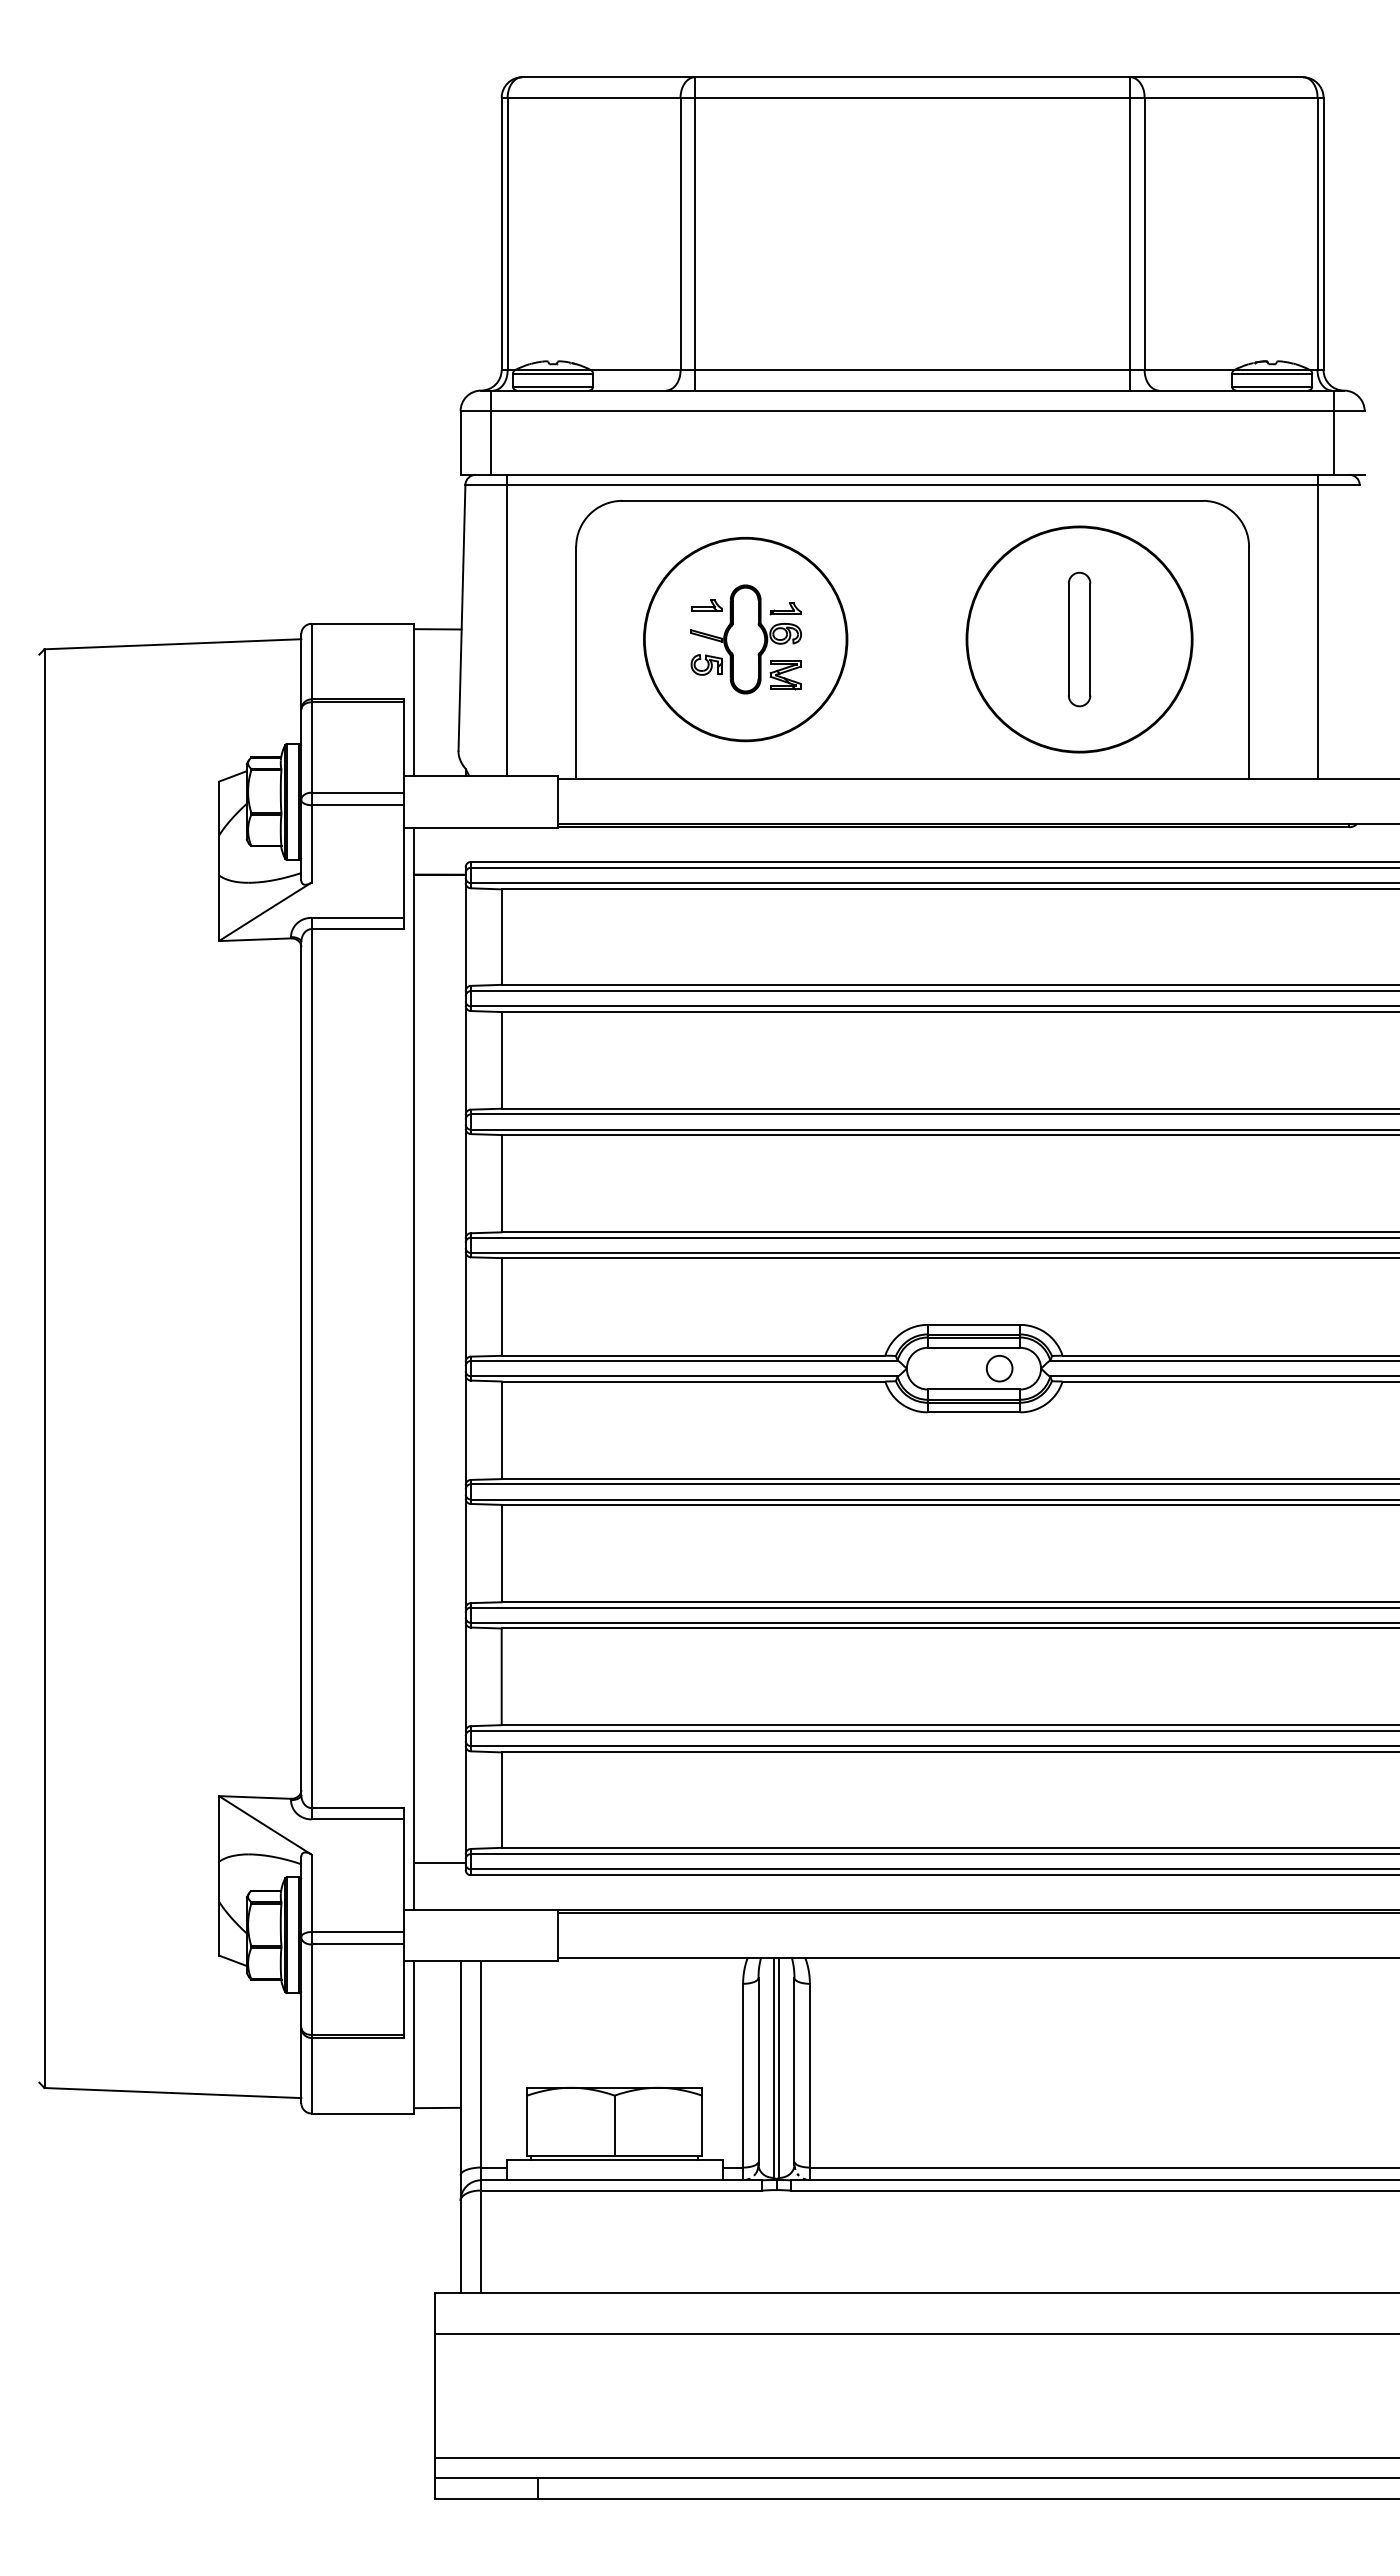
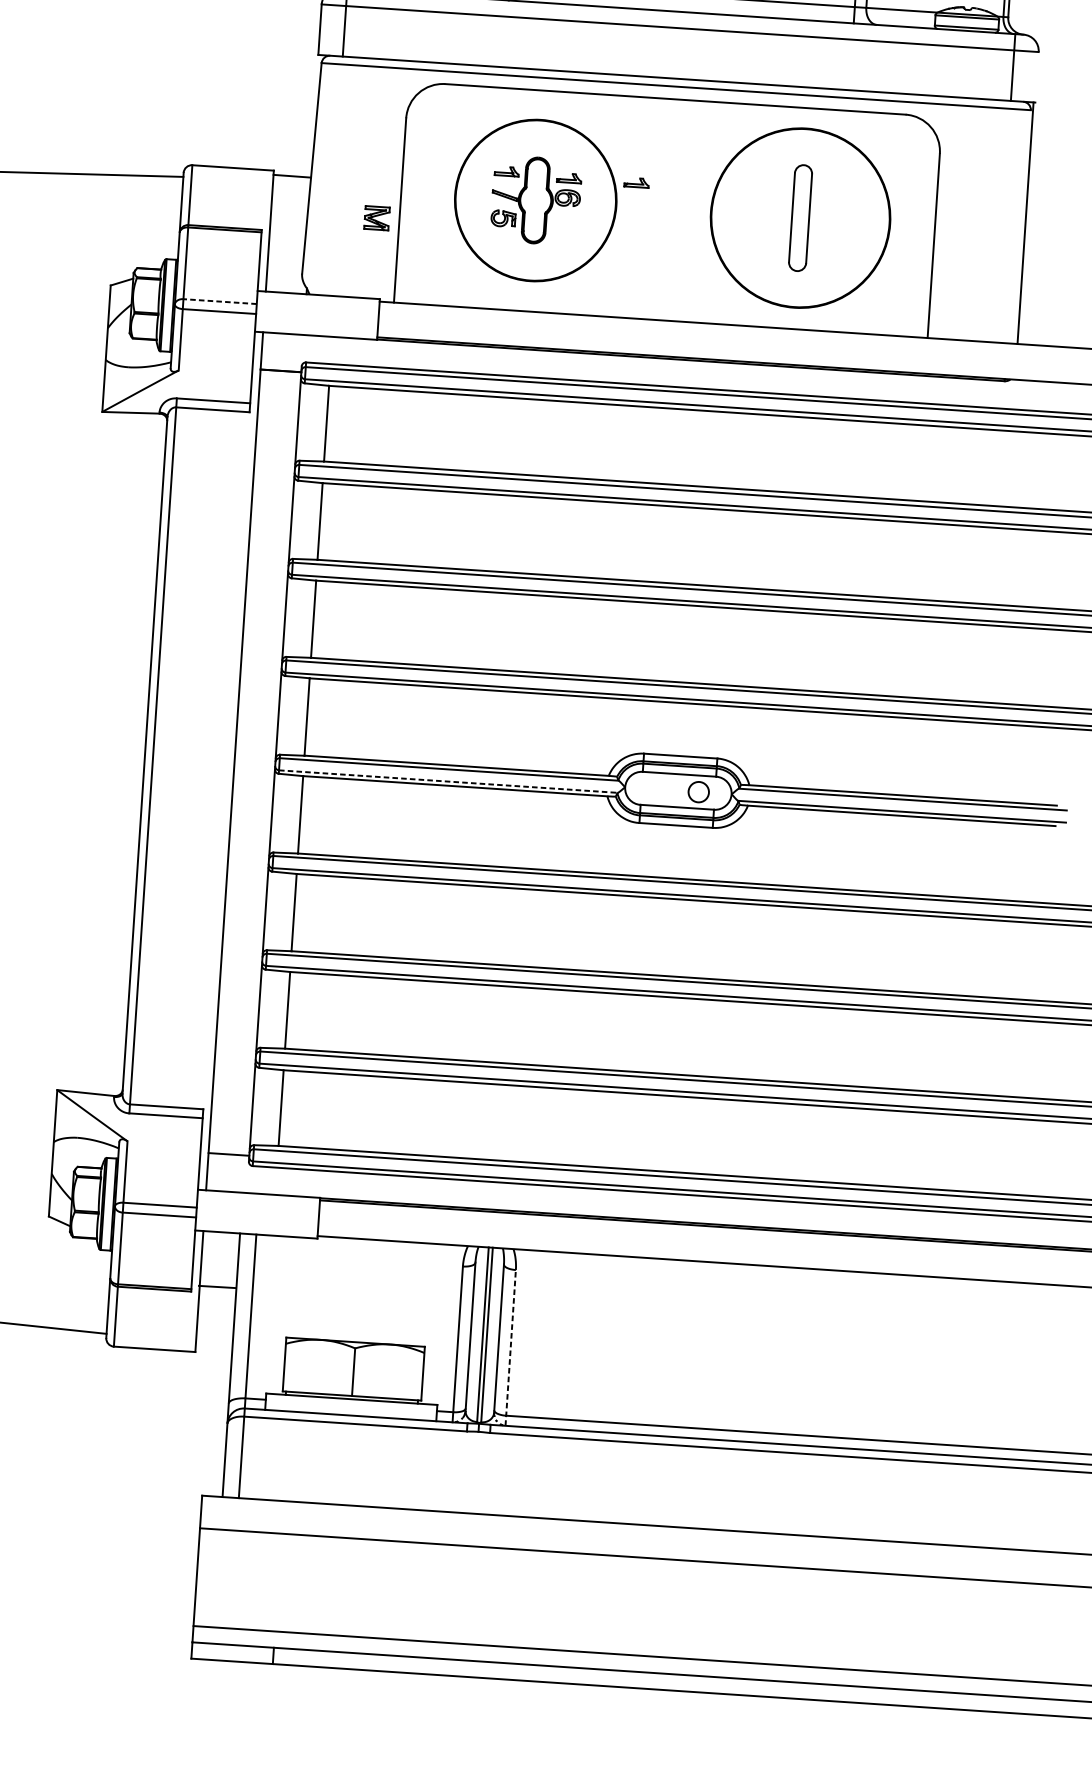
part: (870, 608) -> (636, 182), added
line: (506, 625) -> (346, 176), removed
line: (1318, 626) -> (1025, 222), moved
part: (785, 675) -> (376, 218), moved
line: (357, 792) -> (219, 301), solid -> dashed
line: (684, 1376) -> (448, 781), solid -> dashed
line: (809, 2081) -> (510, 1347), solid -> dashed
line: (437, 2107) -> (217, 1286), moved

